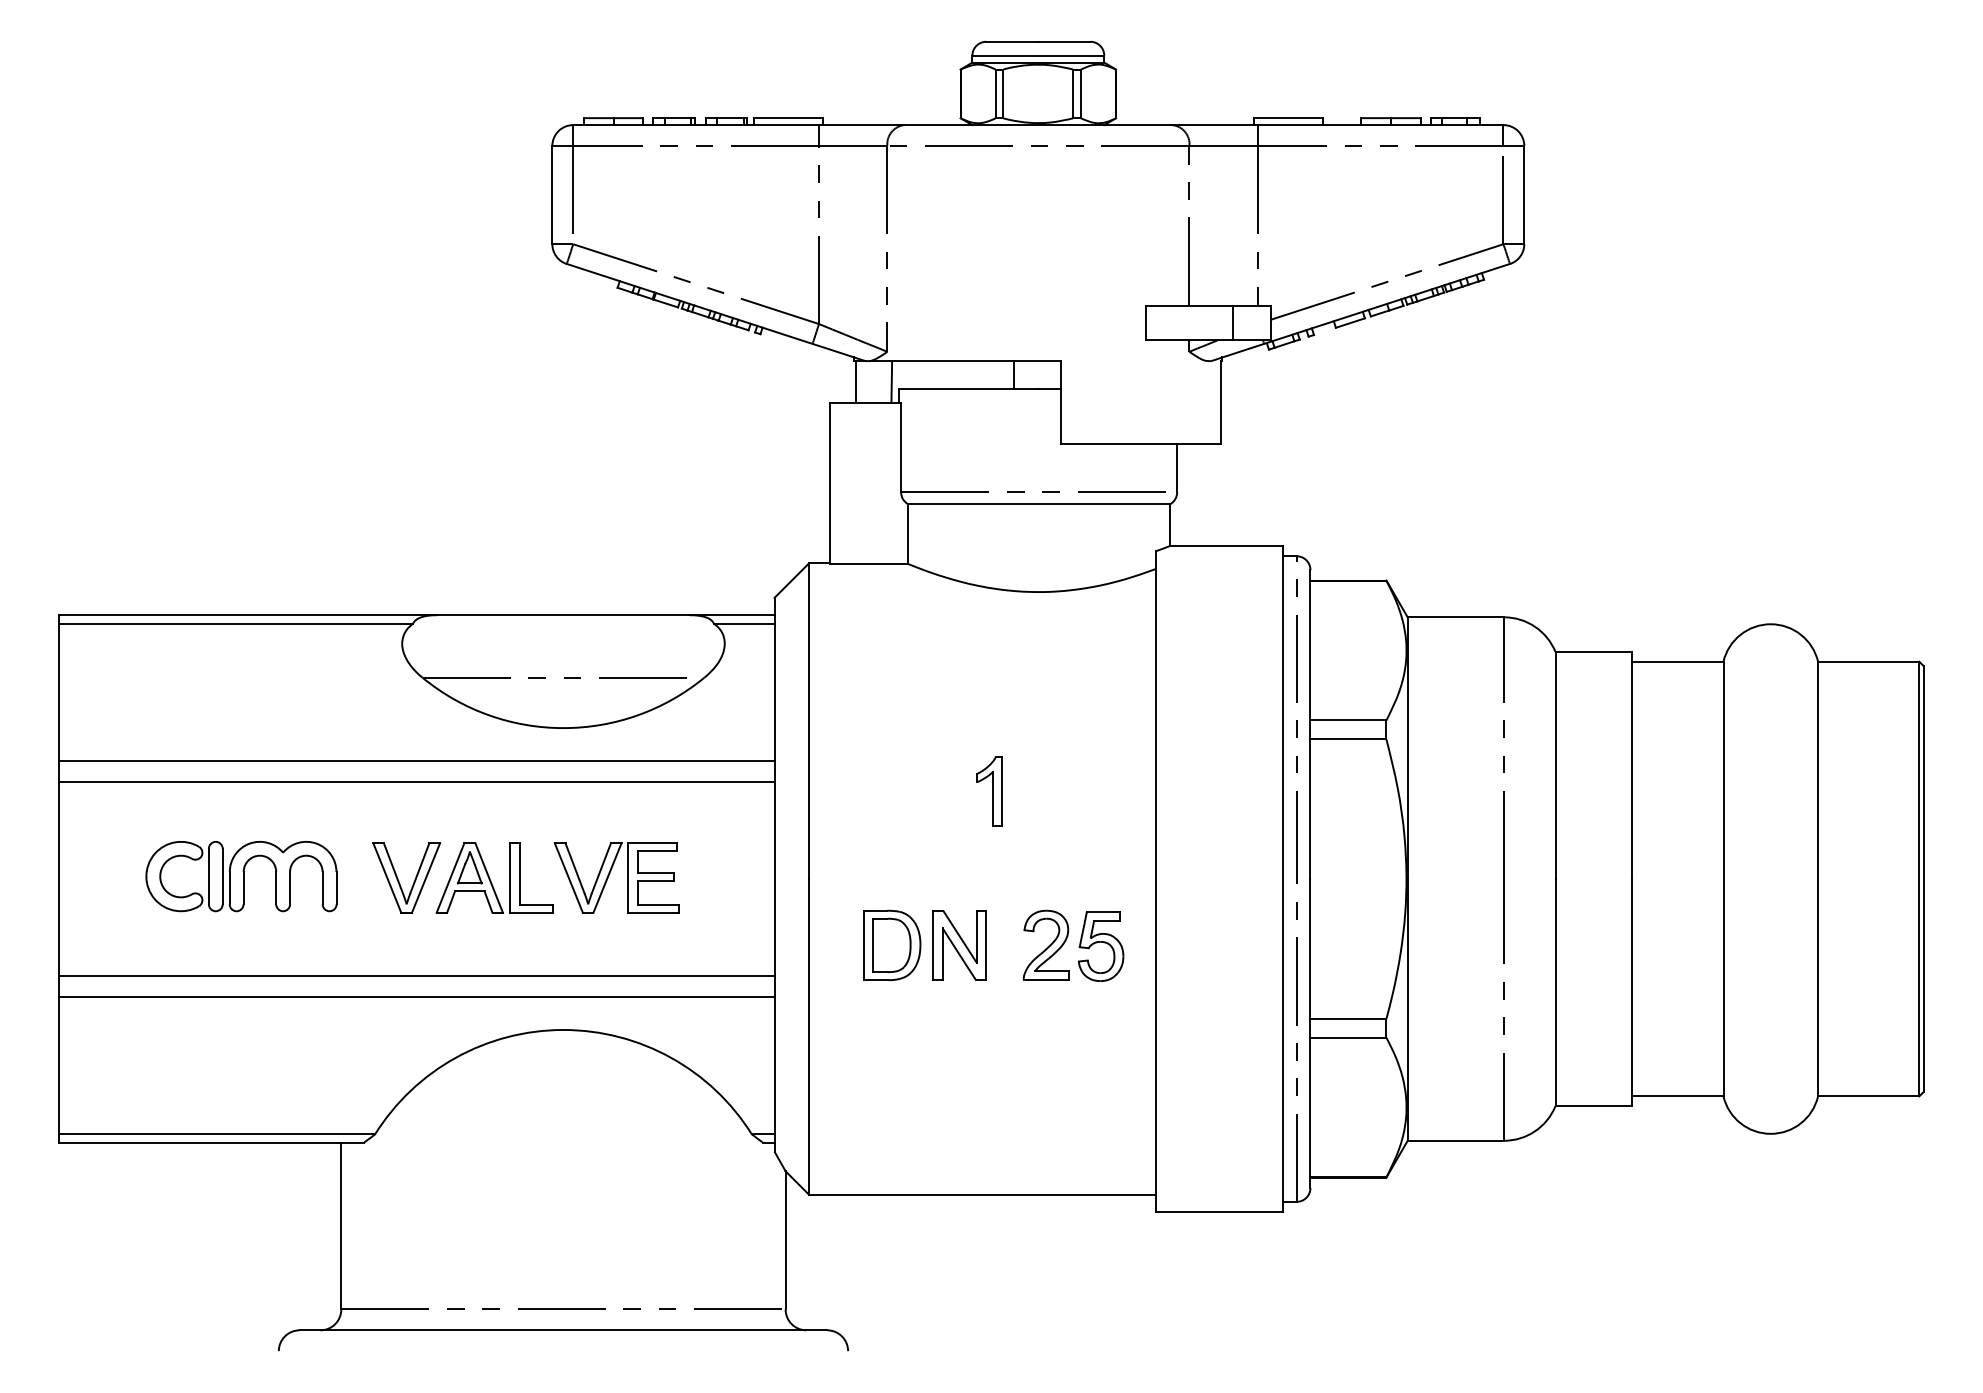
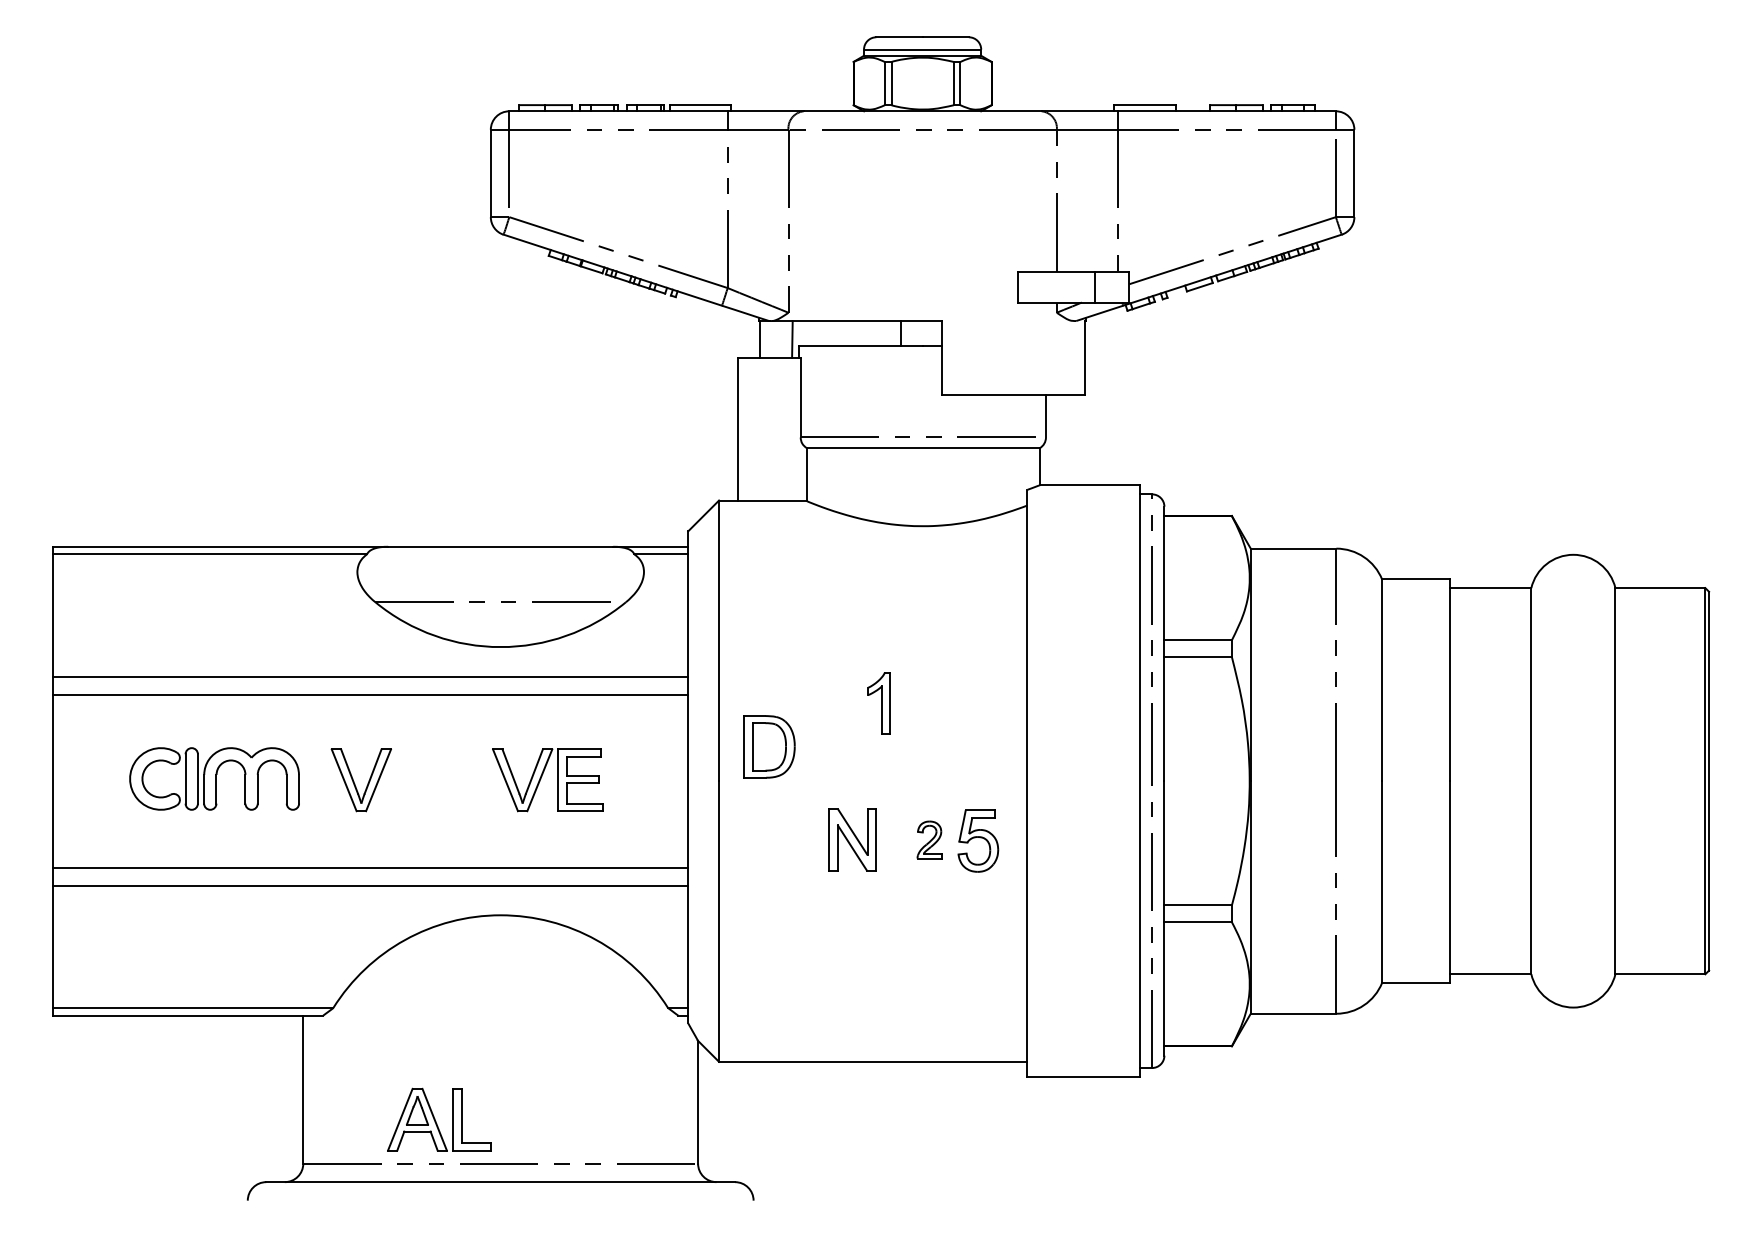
part: (494, 877) -> (439, 1119), moved
part: (892, 944) -> (769, 746), moved
part: (1045, 944) -> (928, 839), size x0.6

